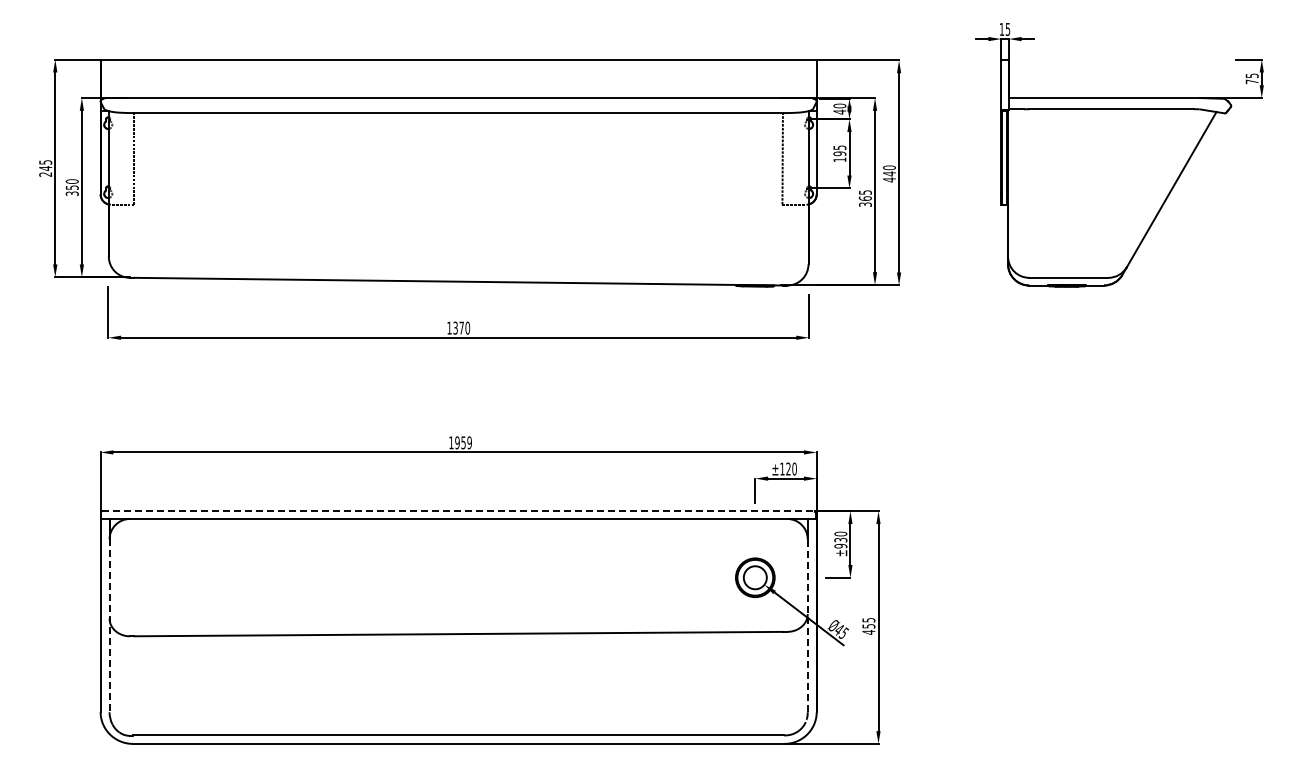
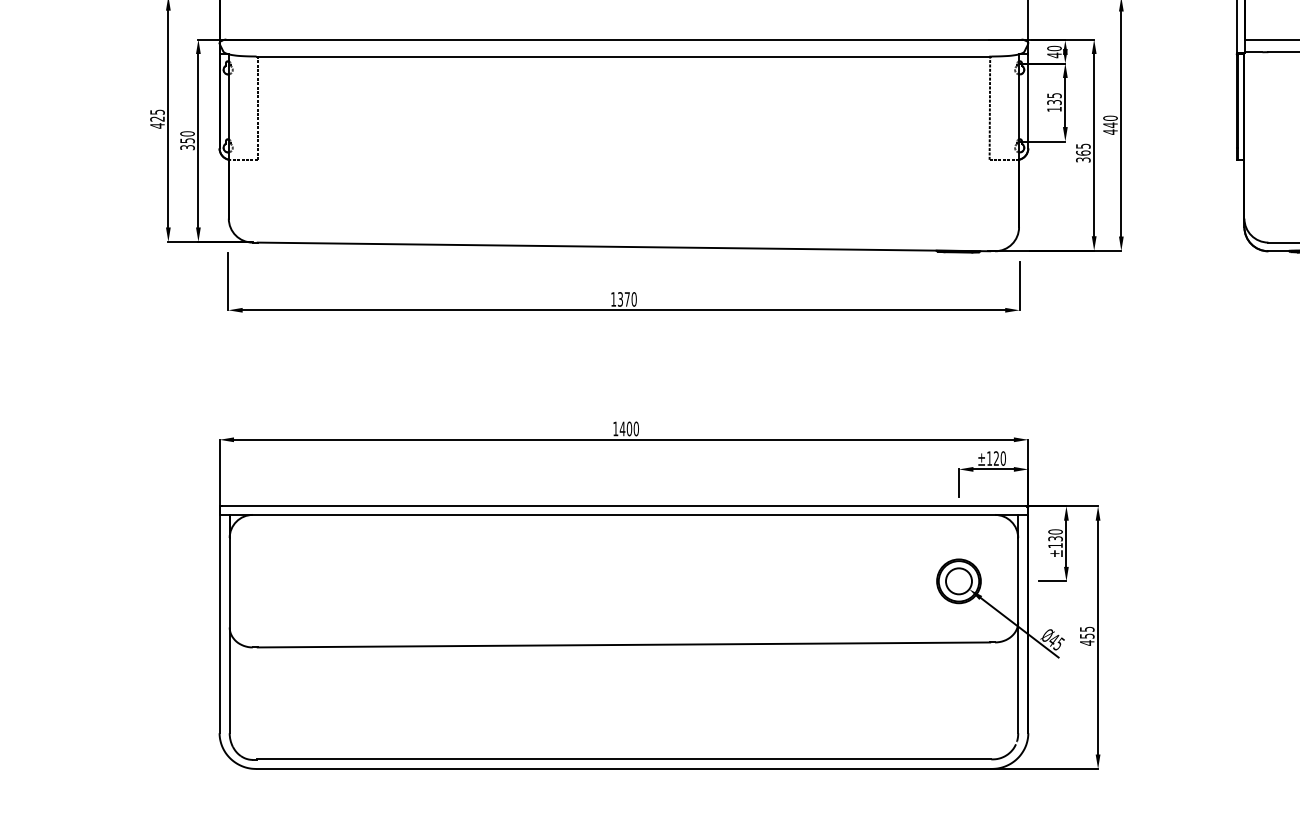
text: (839, 153) -> (1054, 102), 195 -> 135
text: (45, 171) -> (157, 122), 245 -> 425
text: (463, 442) -> (629, 428), 1959 -> 1400
line: (459, 511) -> (624, 506), dashed -> solid
text: (840, 545) -> (1055, 544), ±930 -> ±130
line: (807, 625) -> (1017, 635), dashed -> solid
line: (109, 626) -> (229, 636), dashed -> solid

